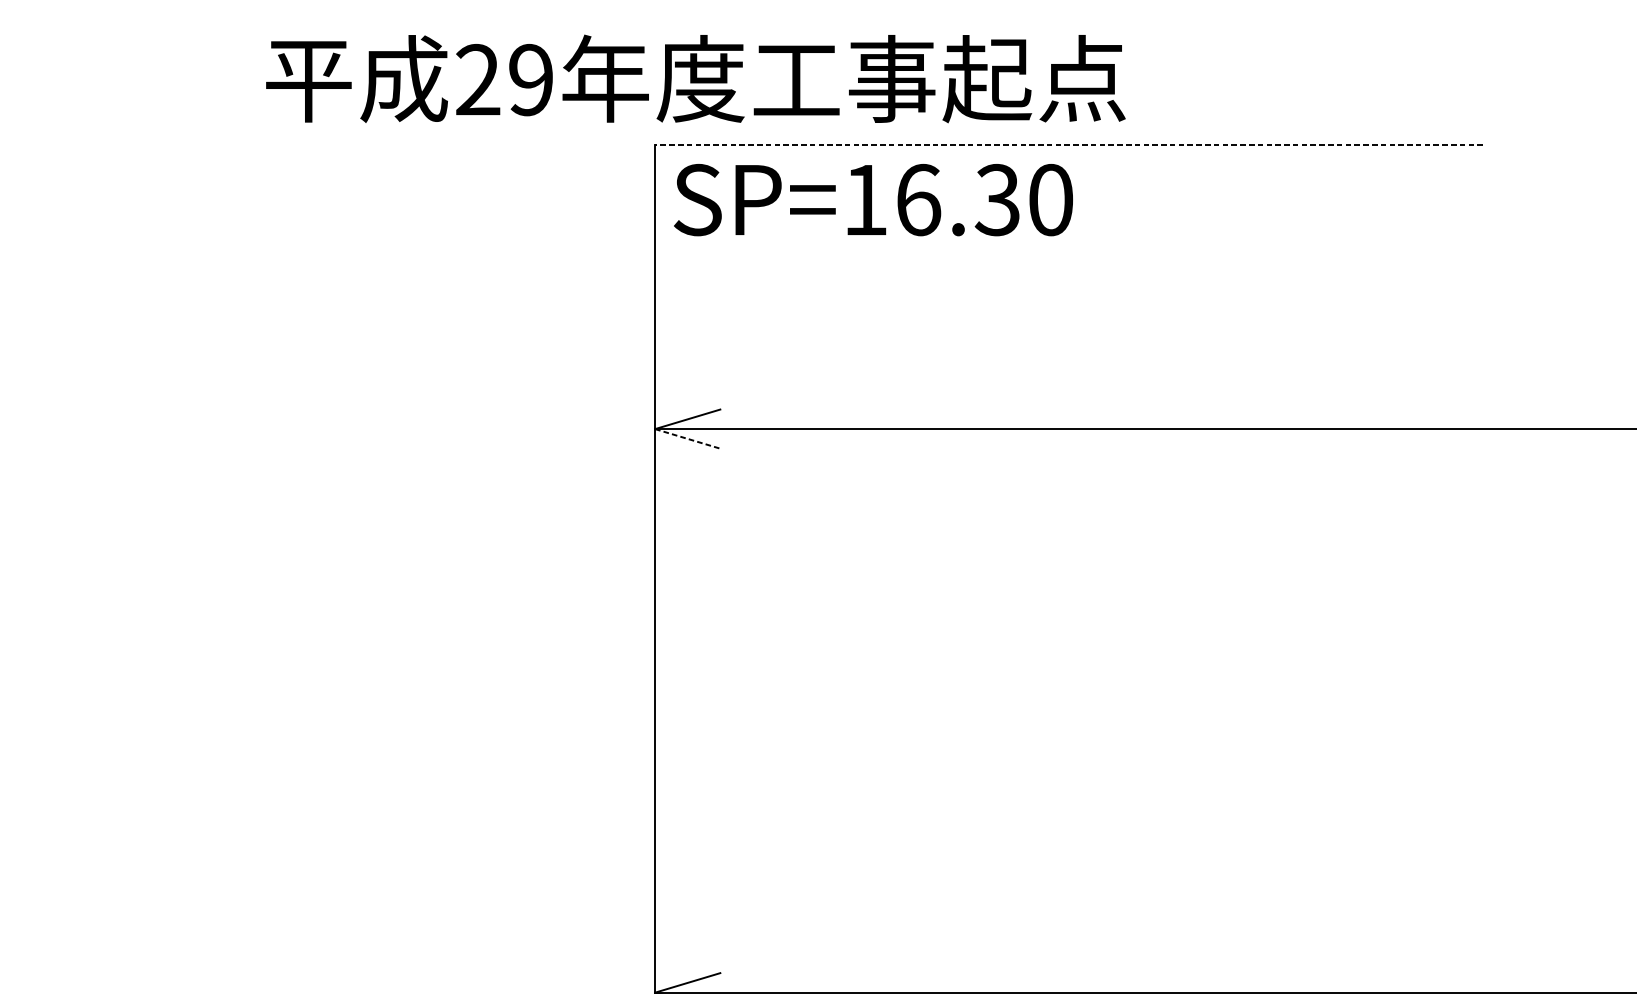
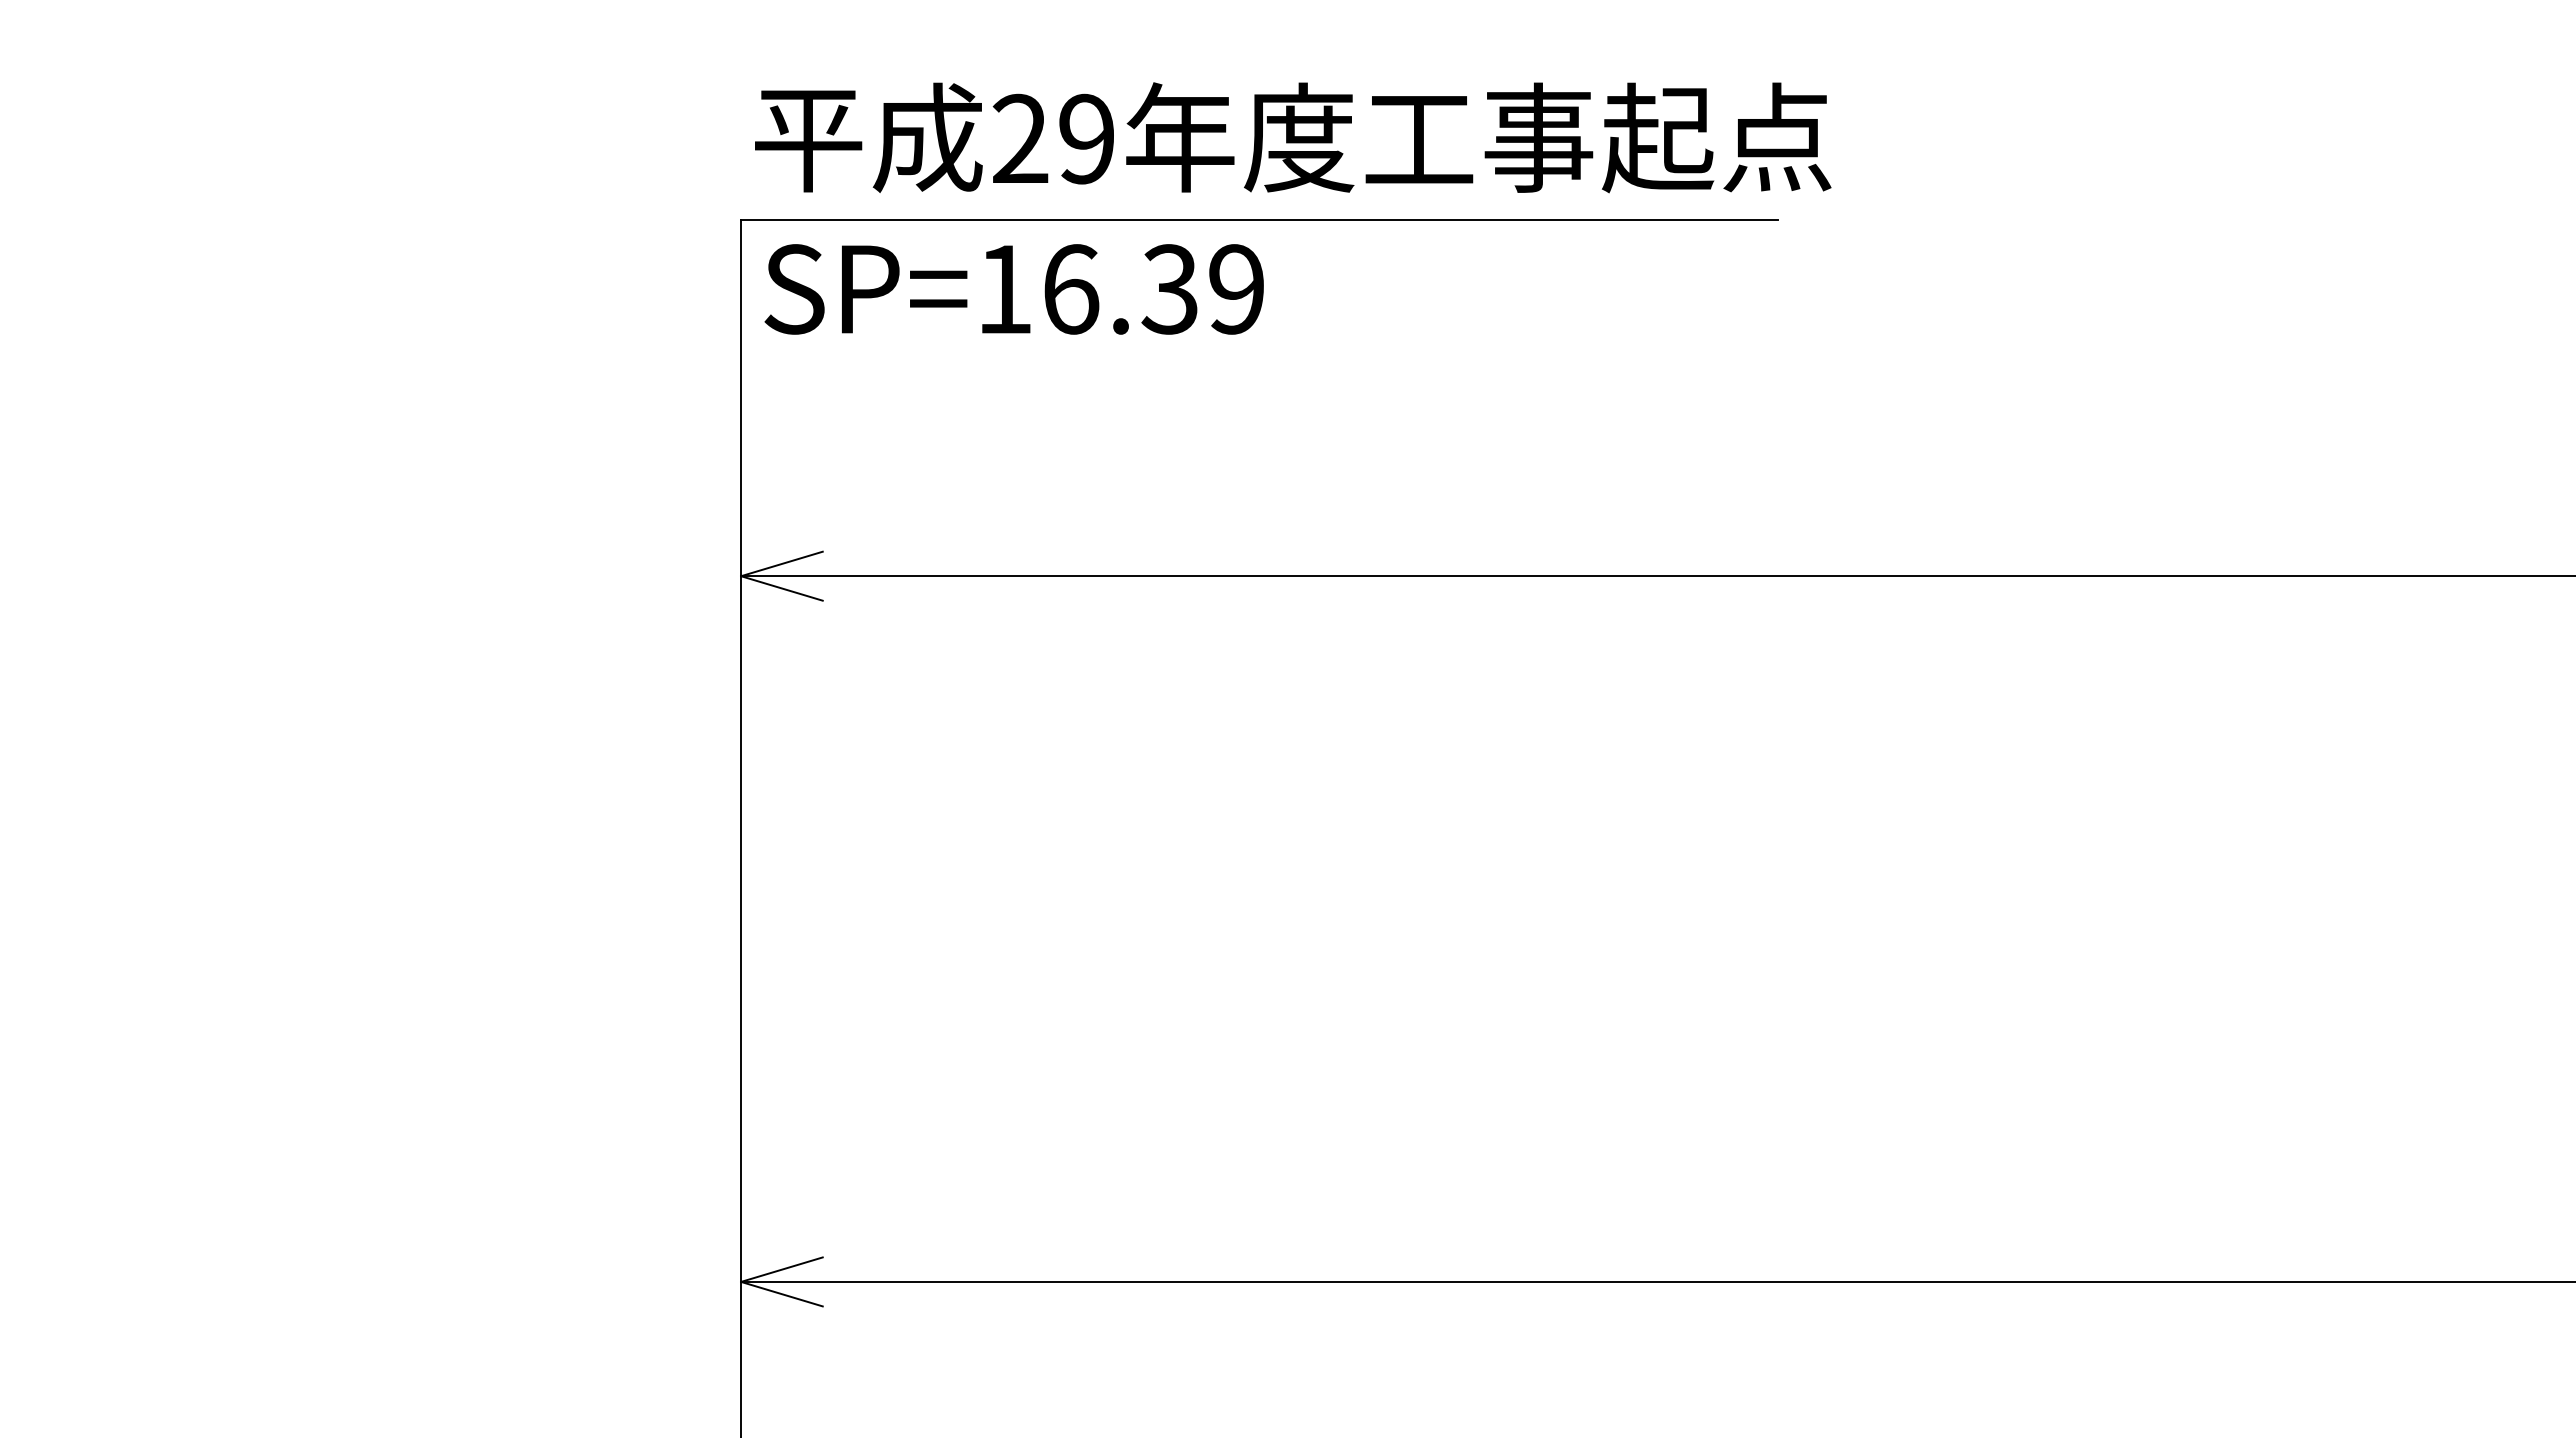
text: (696, 78) -> (1293, 137), moved
line: (1068, 145) -> (1258, 220), dashed -> solid
text: (1050, 200) -> (1236, 289), SP=16.30 -> SP=16.39
line: (687, 438) -> (781, 588), dashed -> solid

